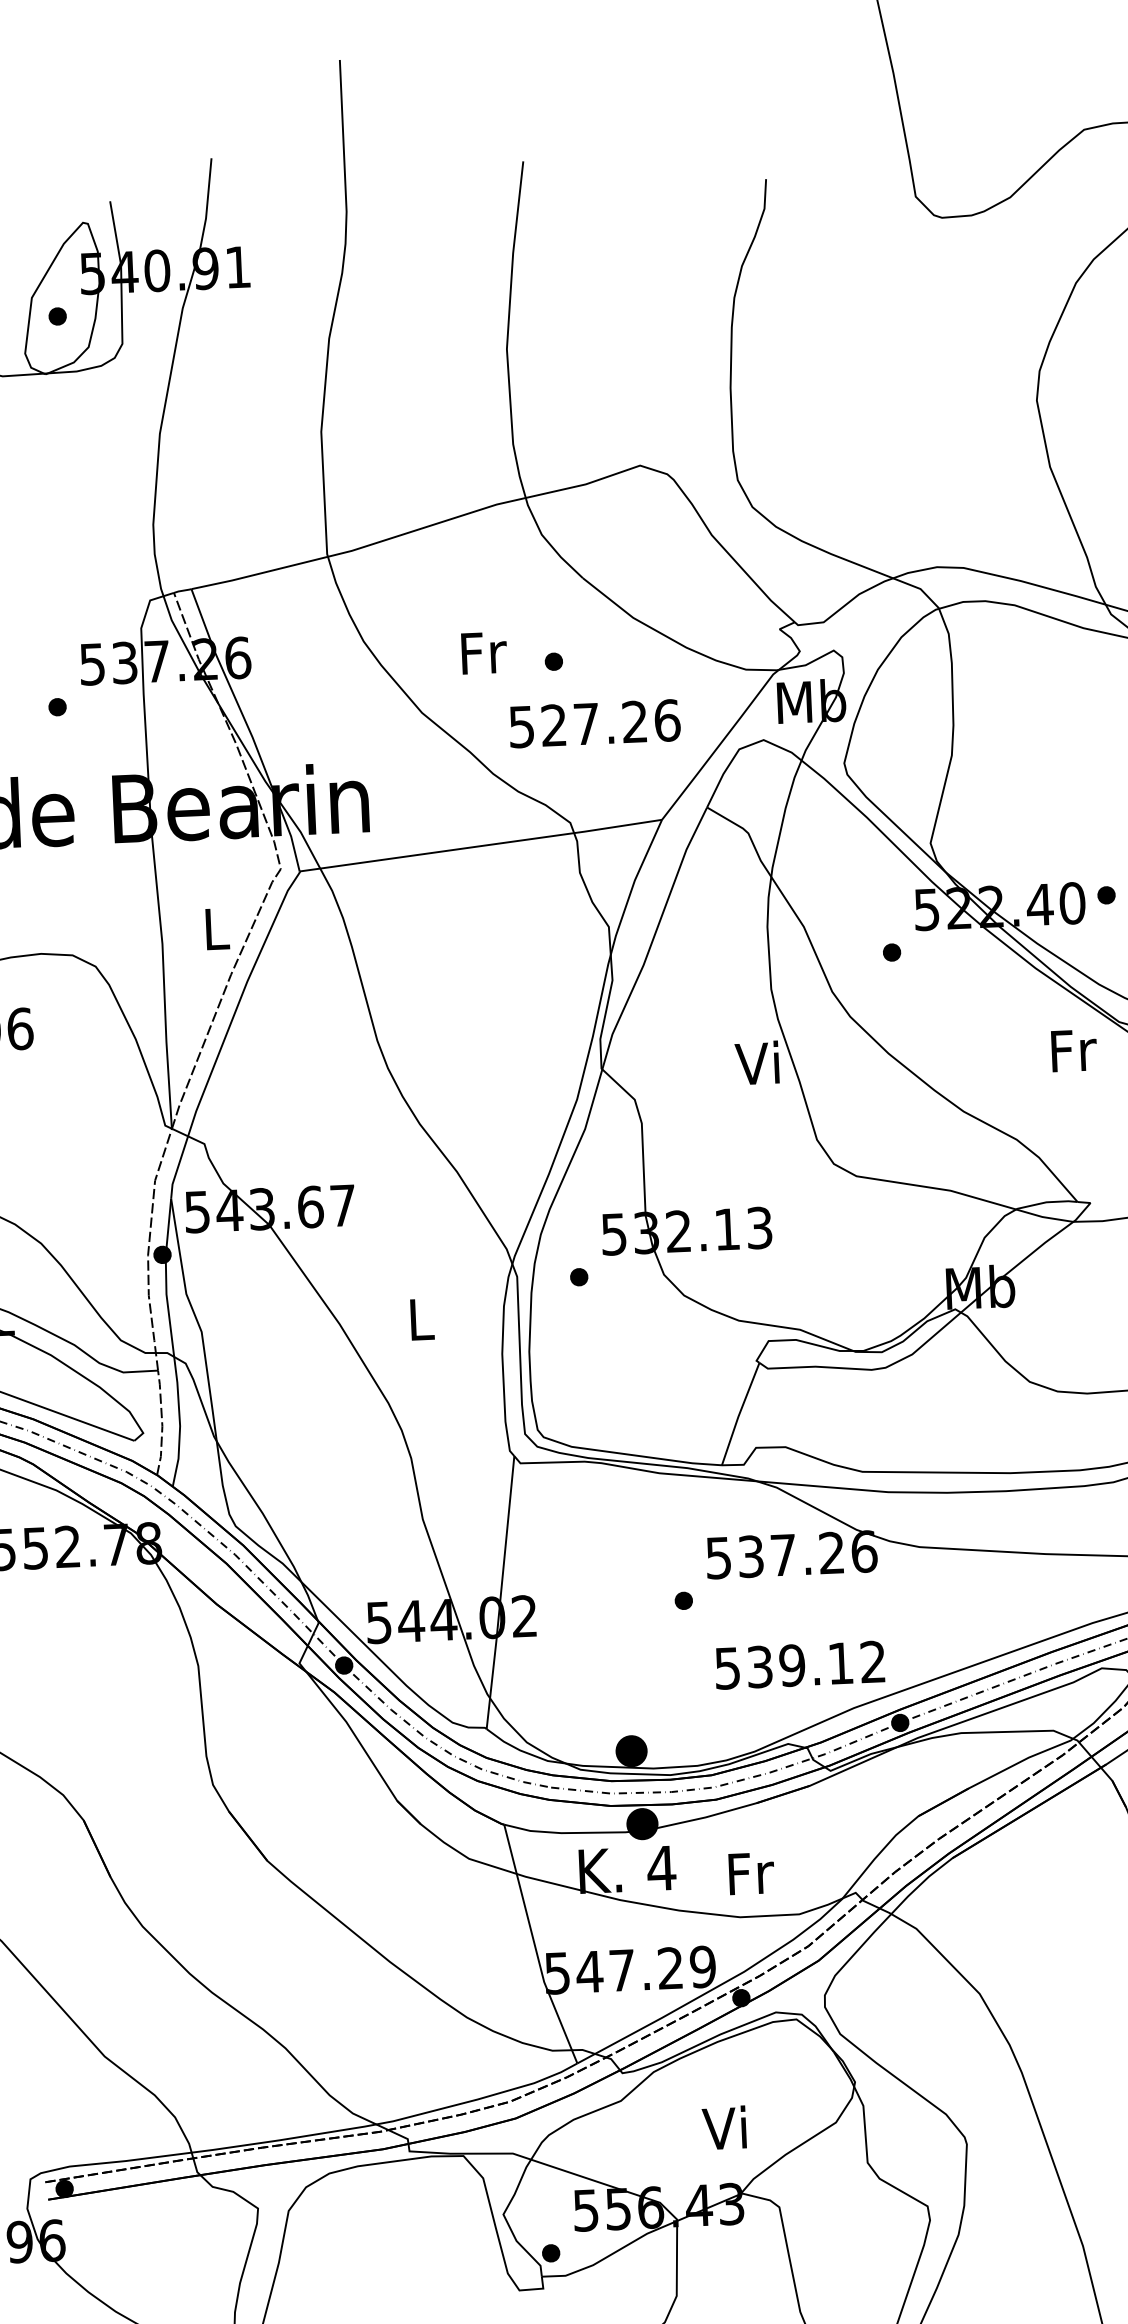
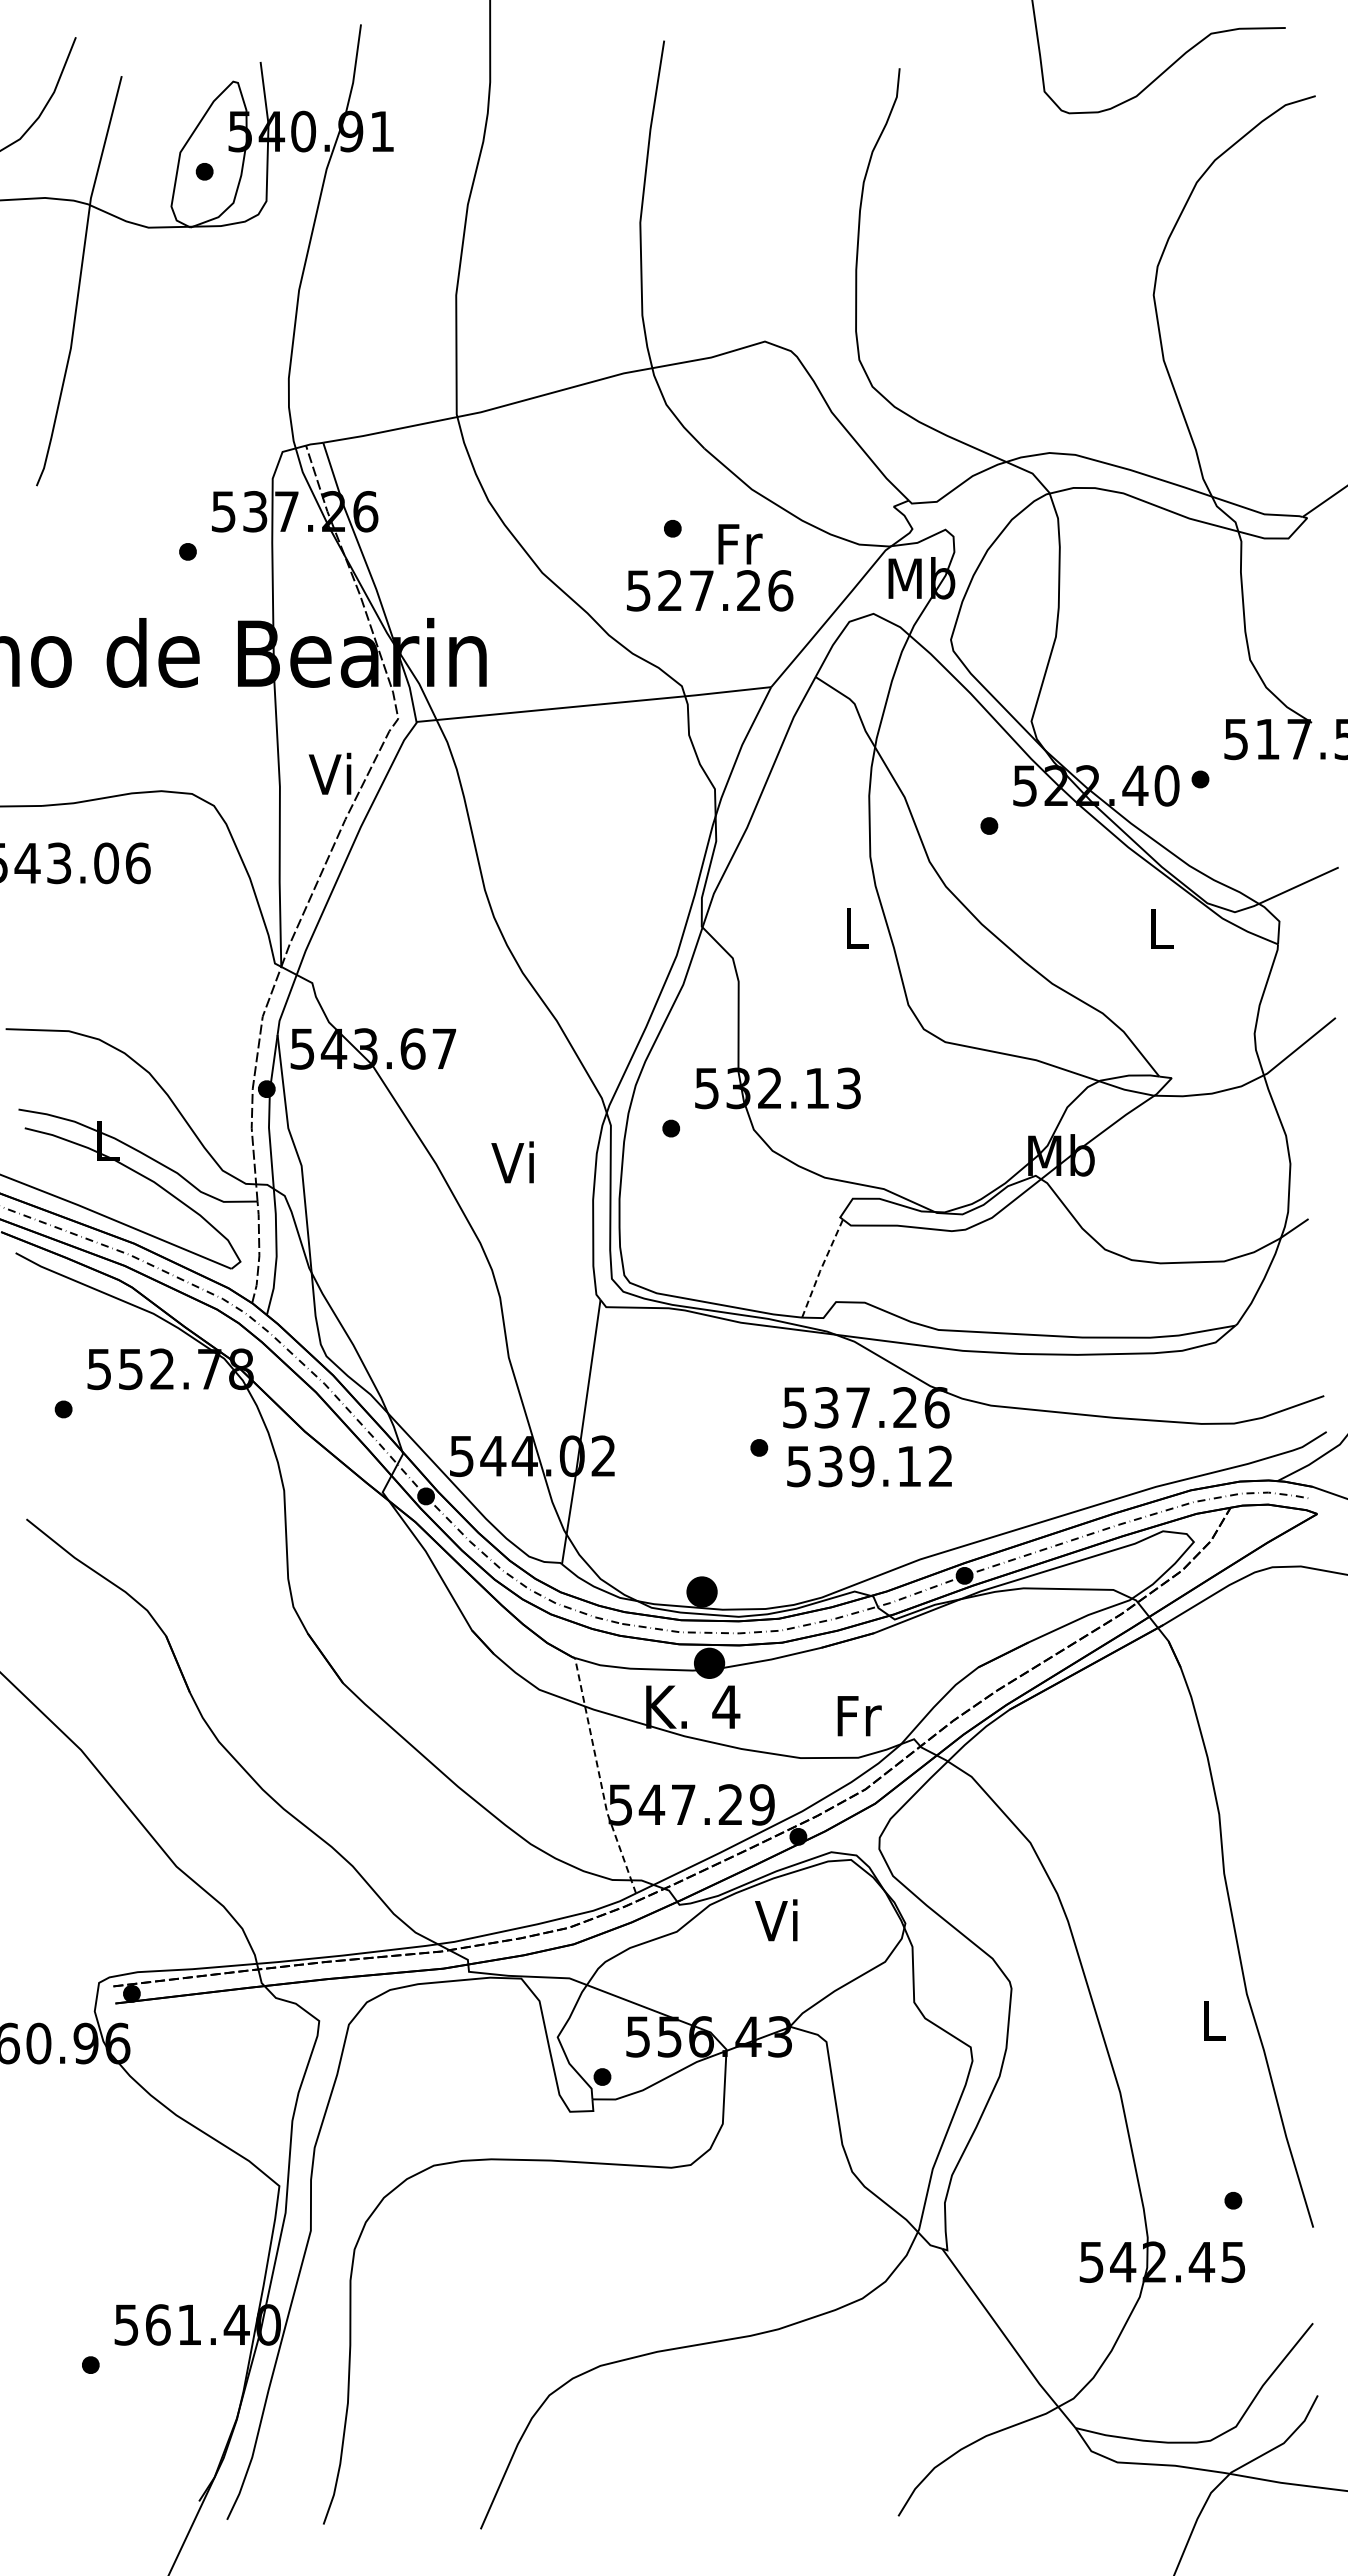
text: (484, 653) -> (740, 544), moved
text: (212, 928) -> (329, 773), L -> Vi
text: (1074, 1050) -> (1162, 929), Fr -> L
text: (757, 1062) -> (853, 927), Vi -> L
text: (417, 1319) -> (512, 1162), L -> Vi
line: (739, 1414) -> (821, 1268), solid -> dashed
text: (799, 1665) -> (869, 1466), moved
text: (751, 1873) -> (859, 1716), moved
line: (534, 1946) -> (599, 1777), solid -> dashed
text: (724, 2128) -> (776, 1920), moved

